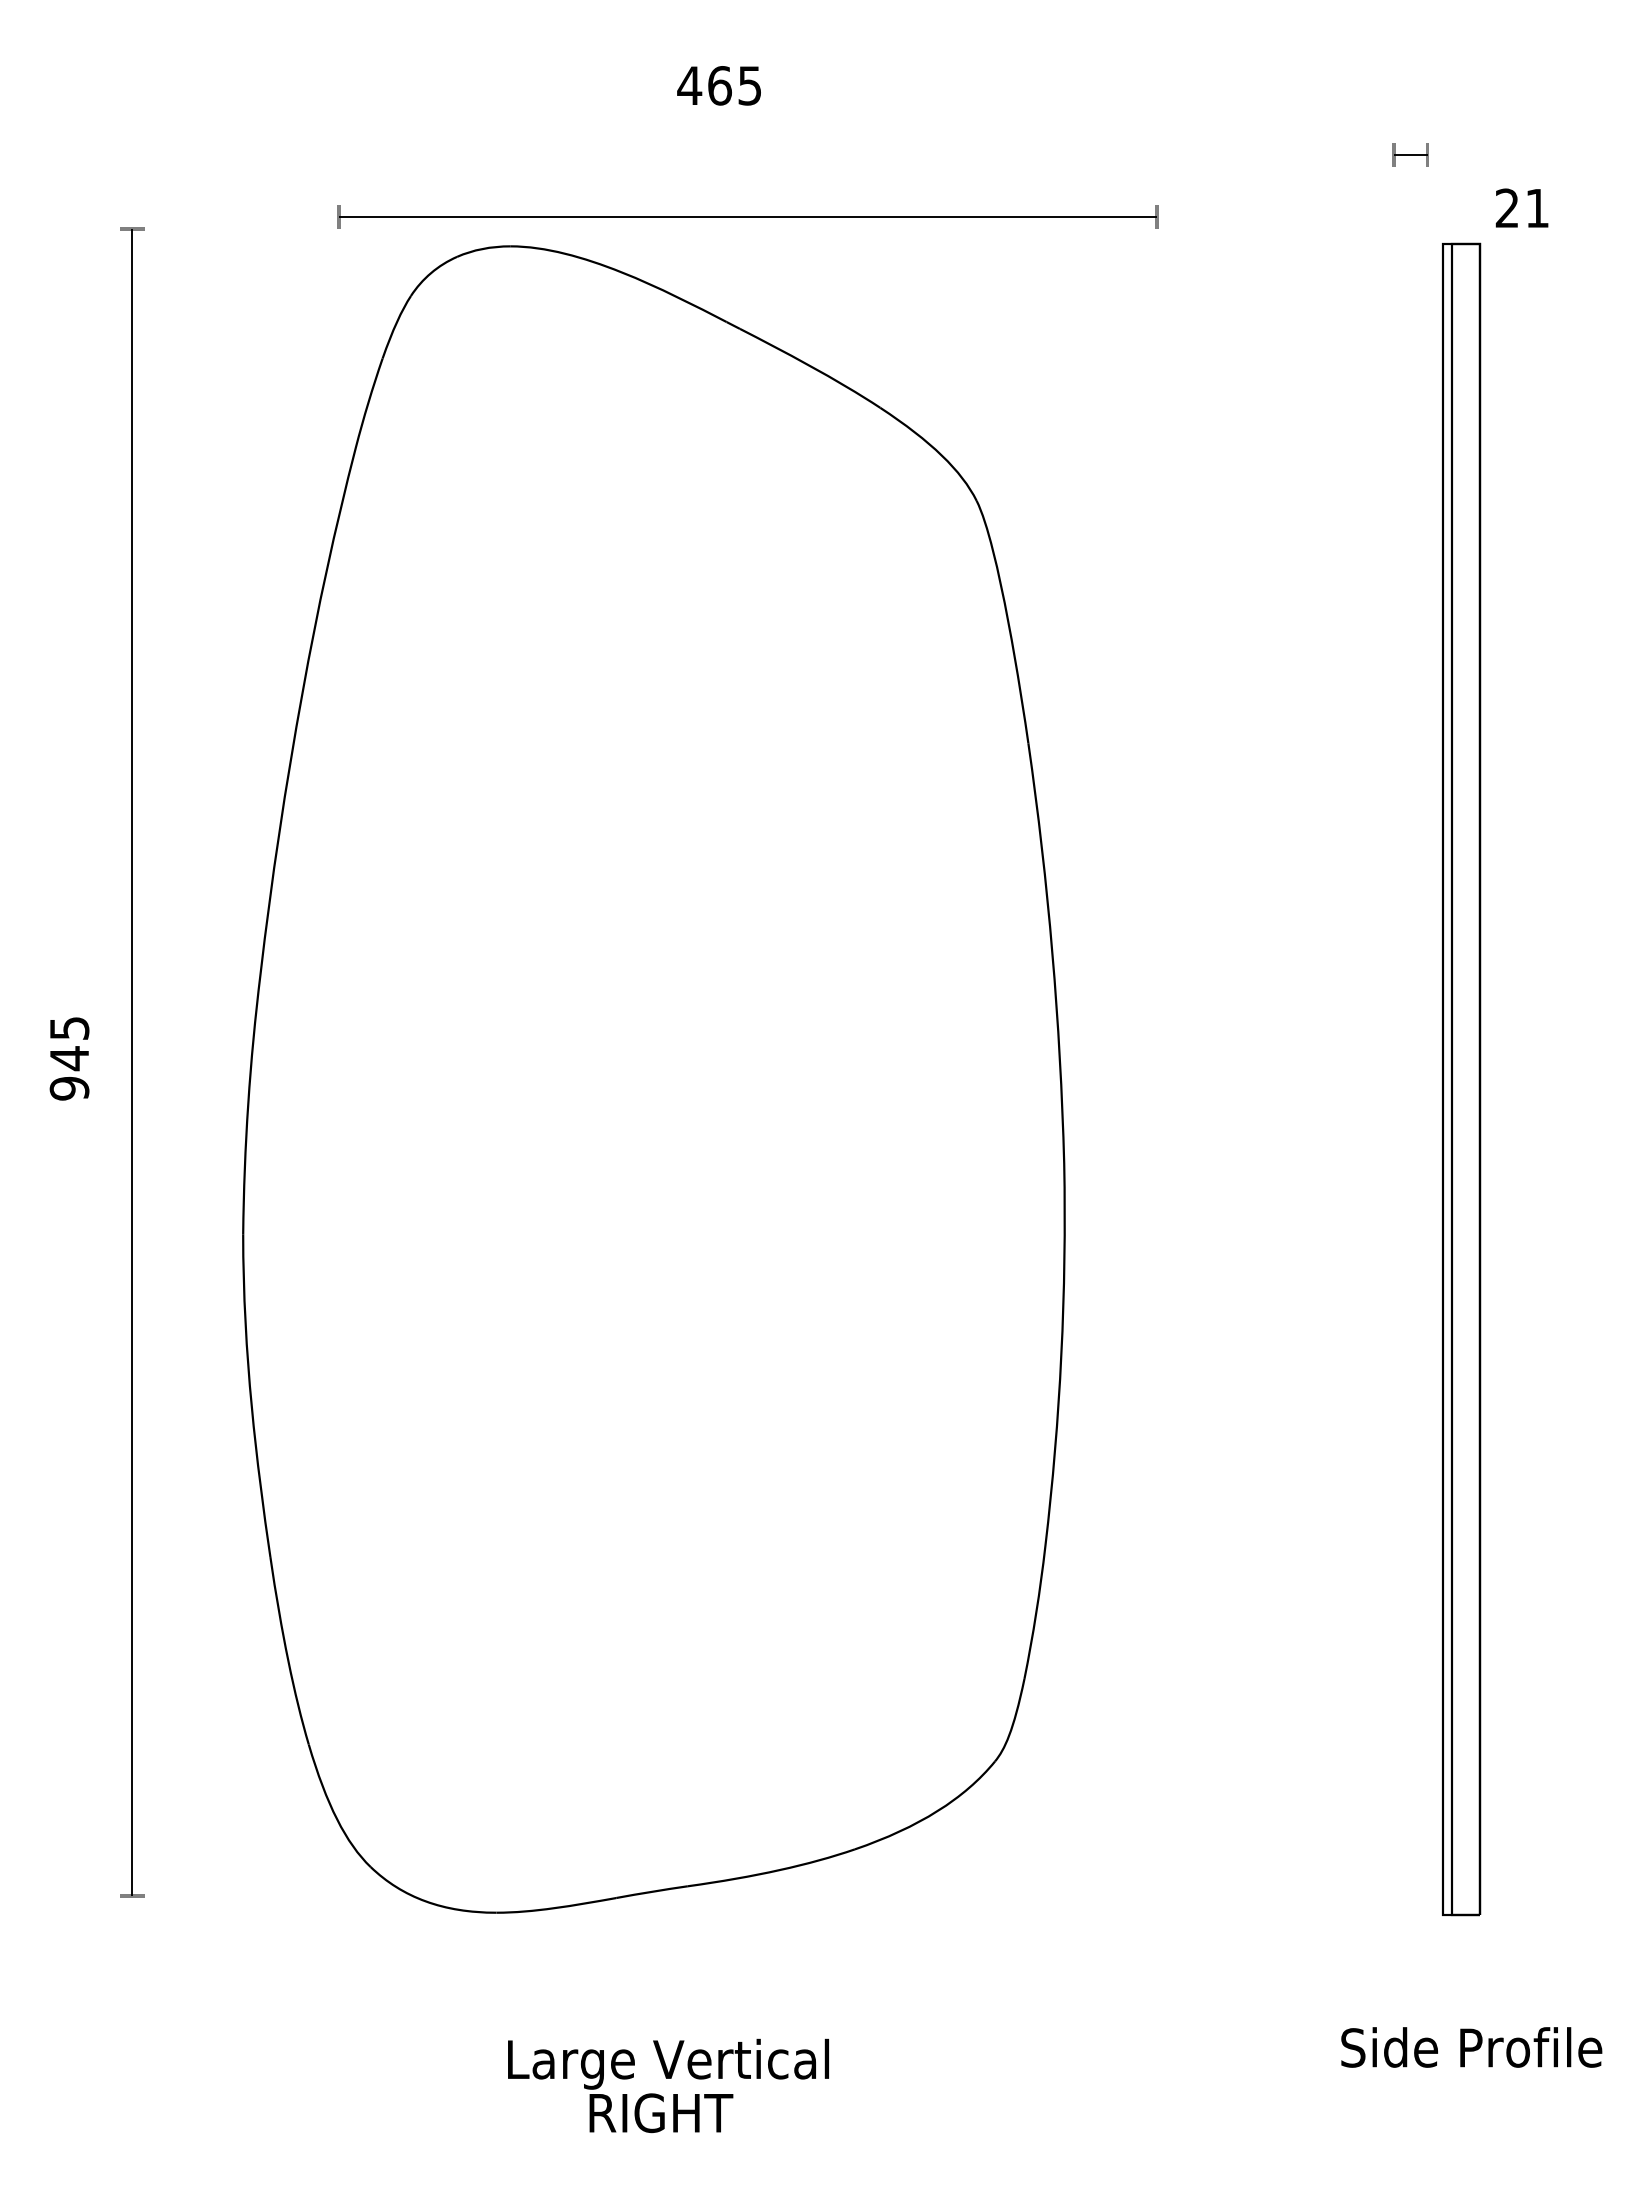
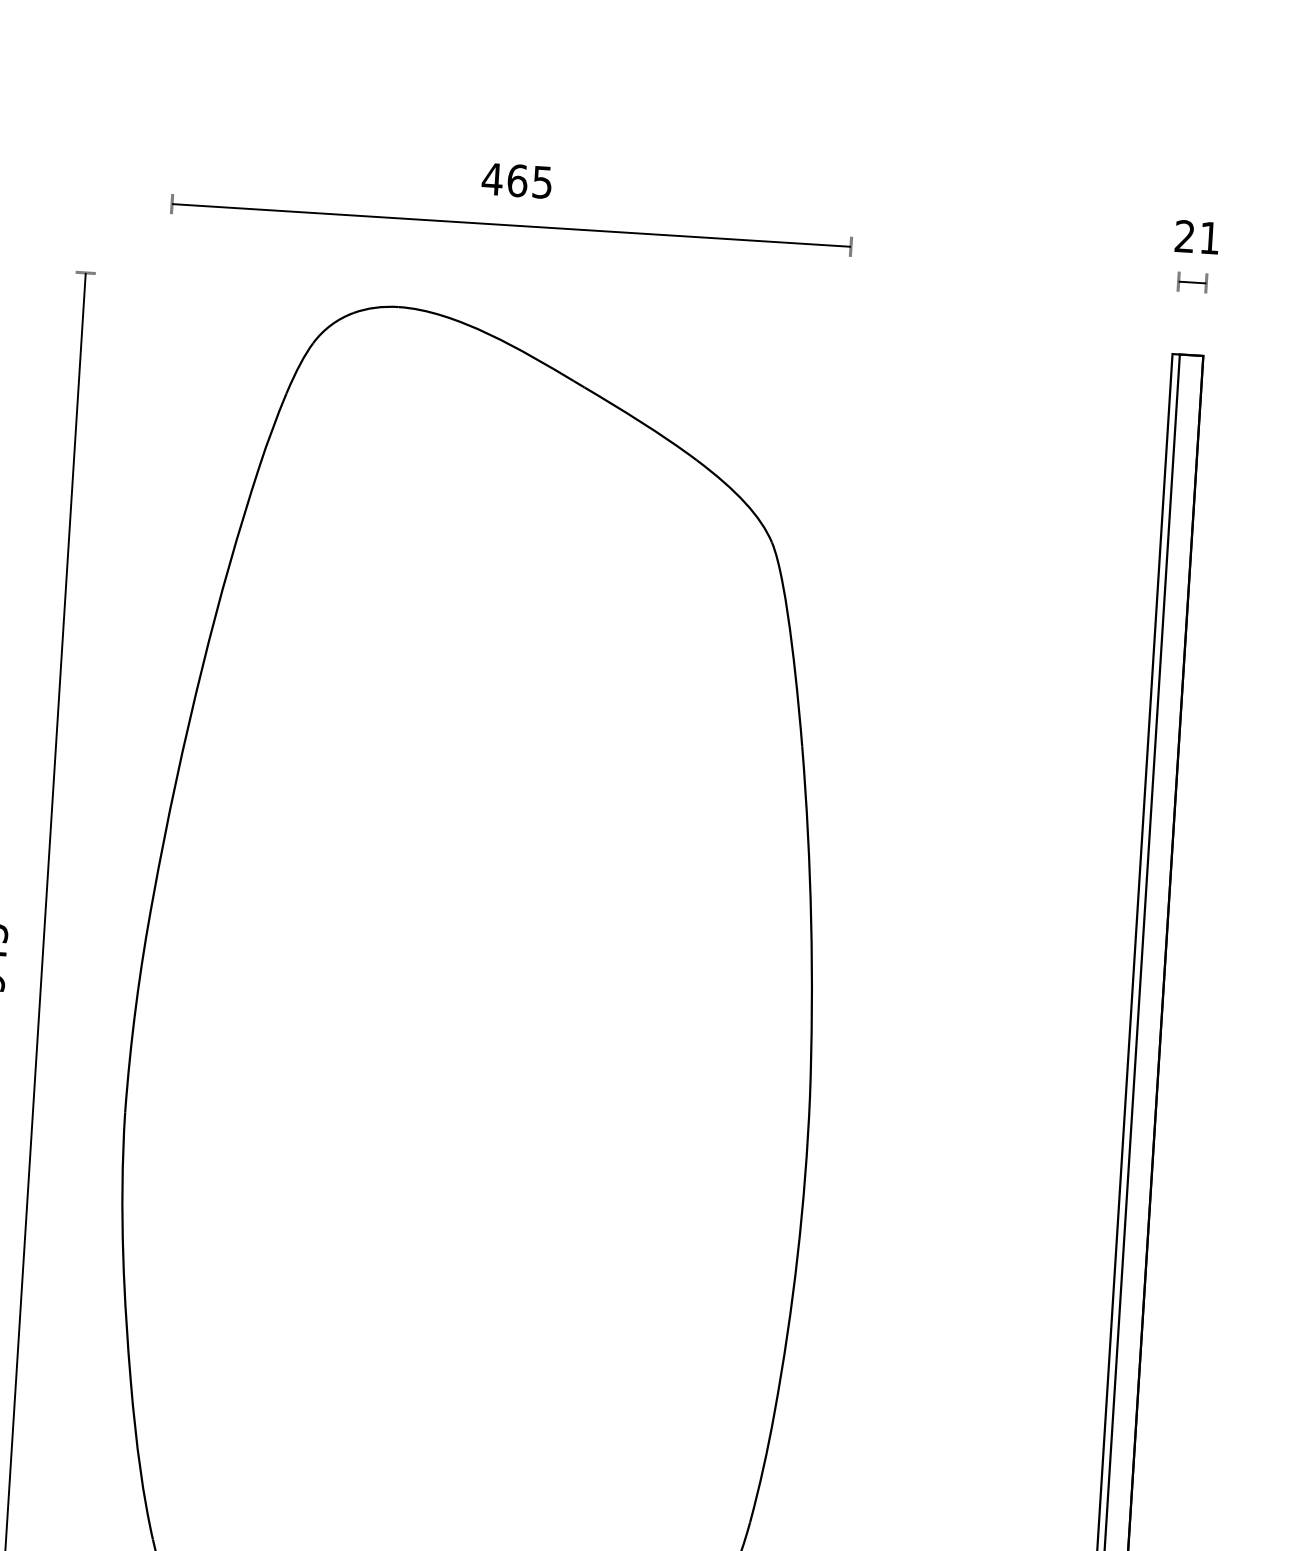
text: (718, 85) -> (516, 180), moved
part: (1410, 154) -> (1192, 282), moved
text: (1521, 207) -> (1196, 236), moved
part: (747, 216) -> (511, 225), moved

